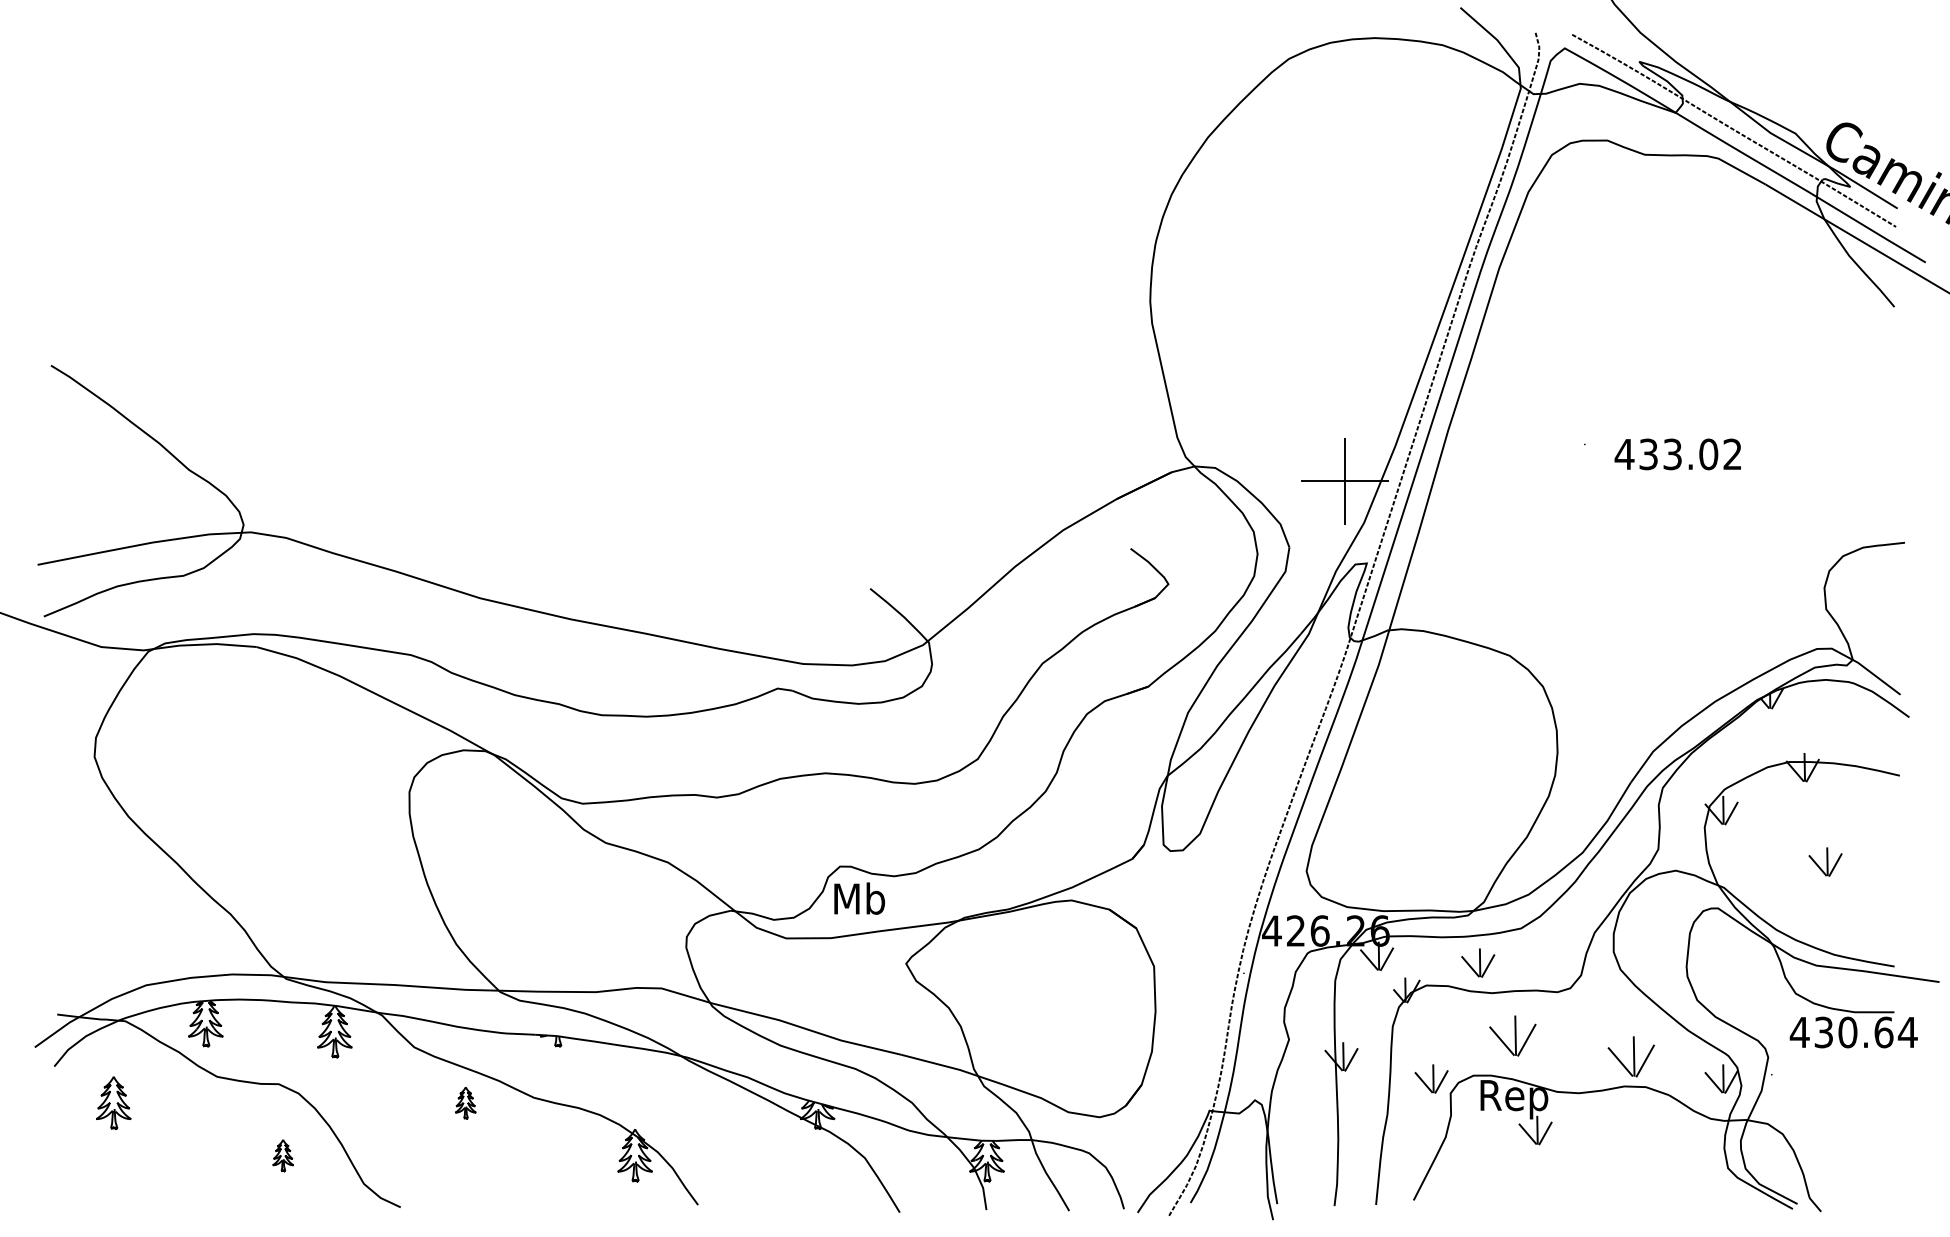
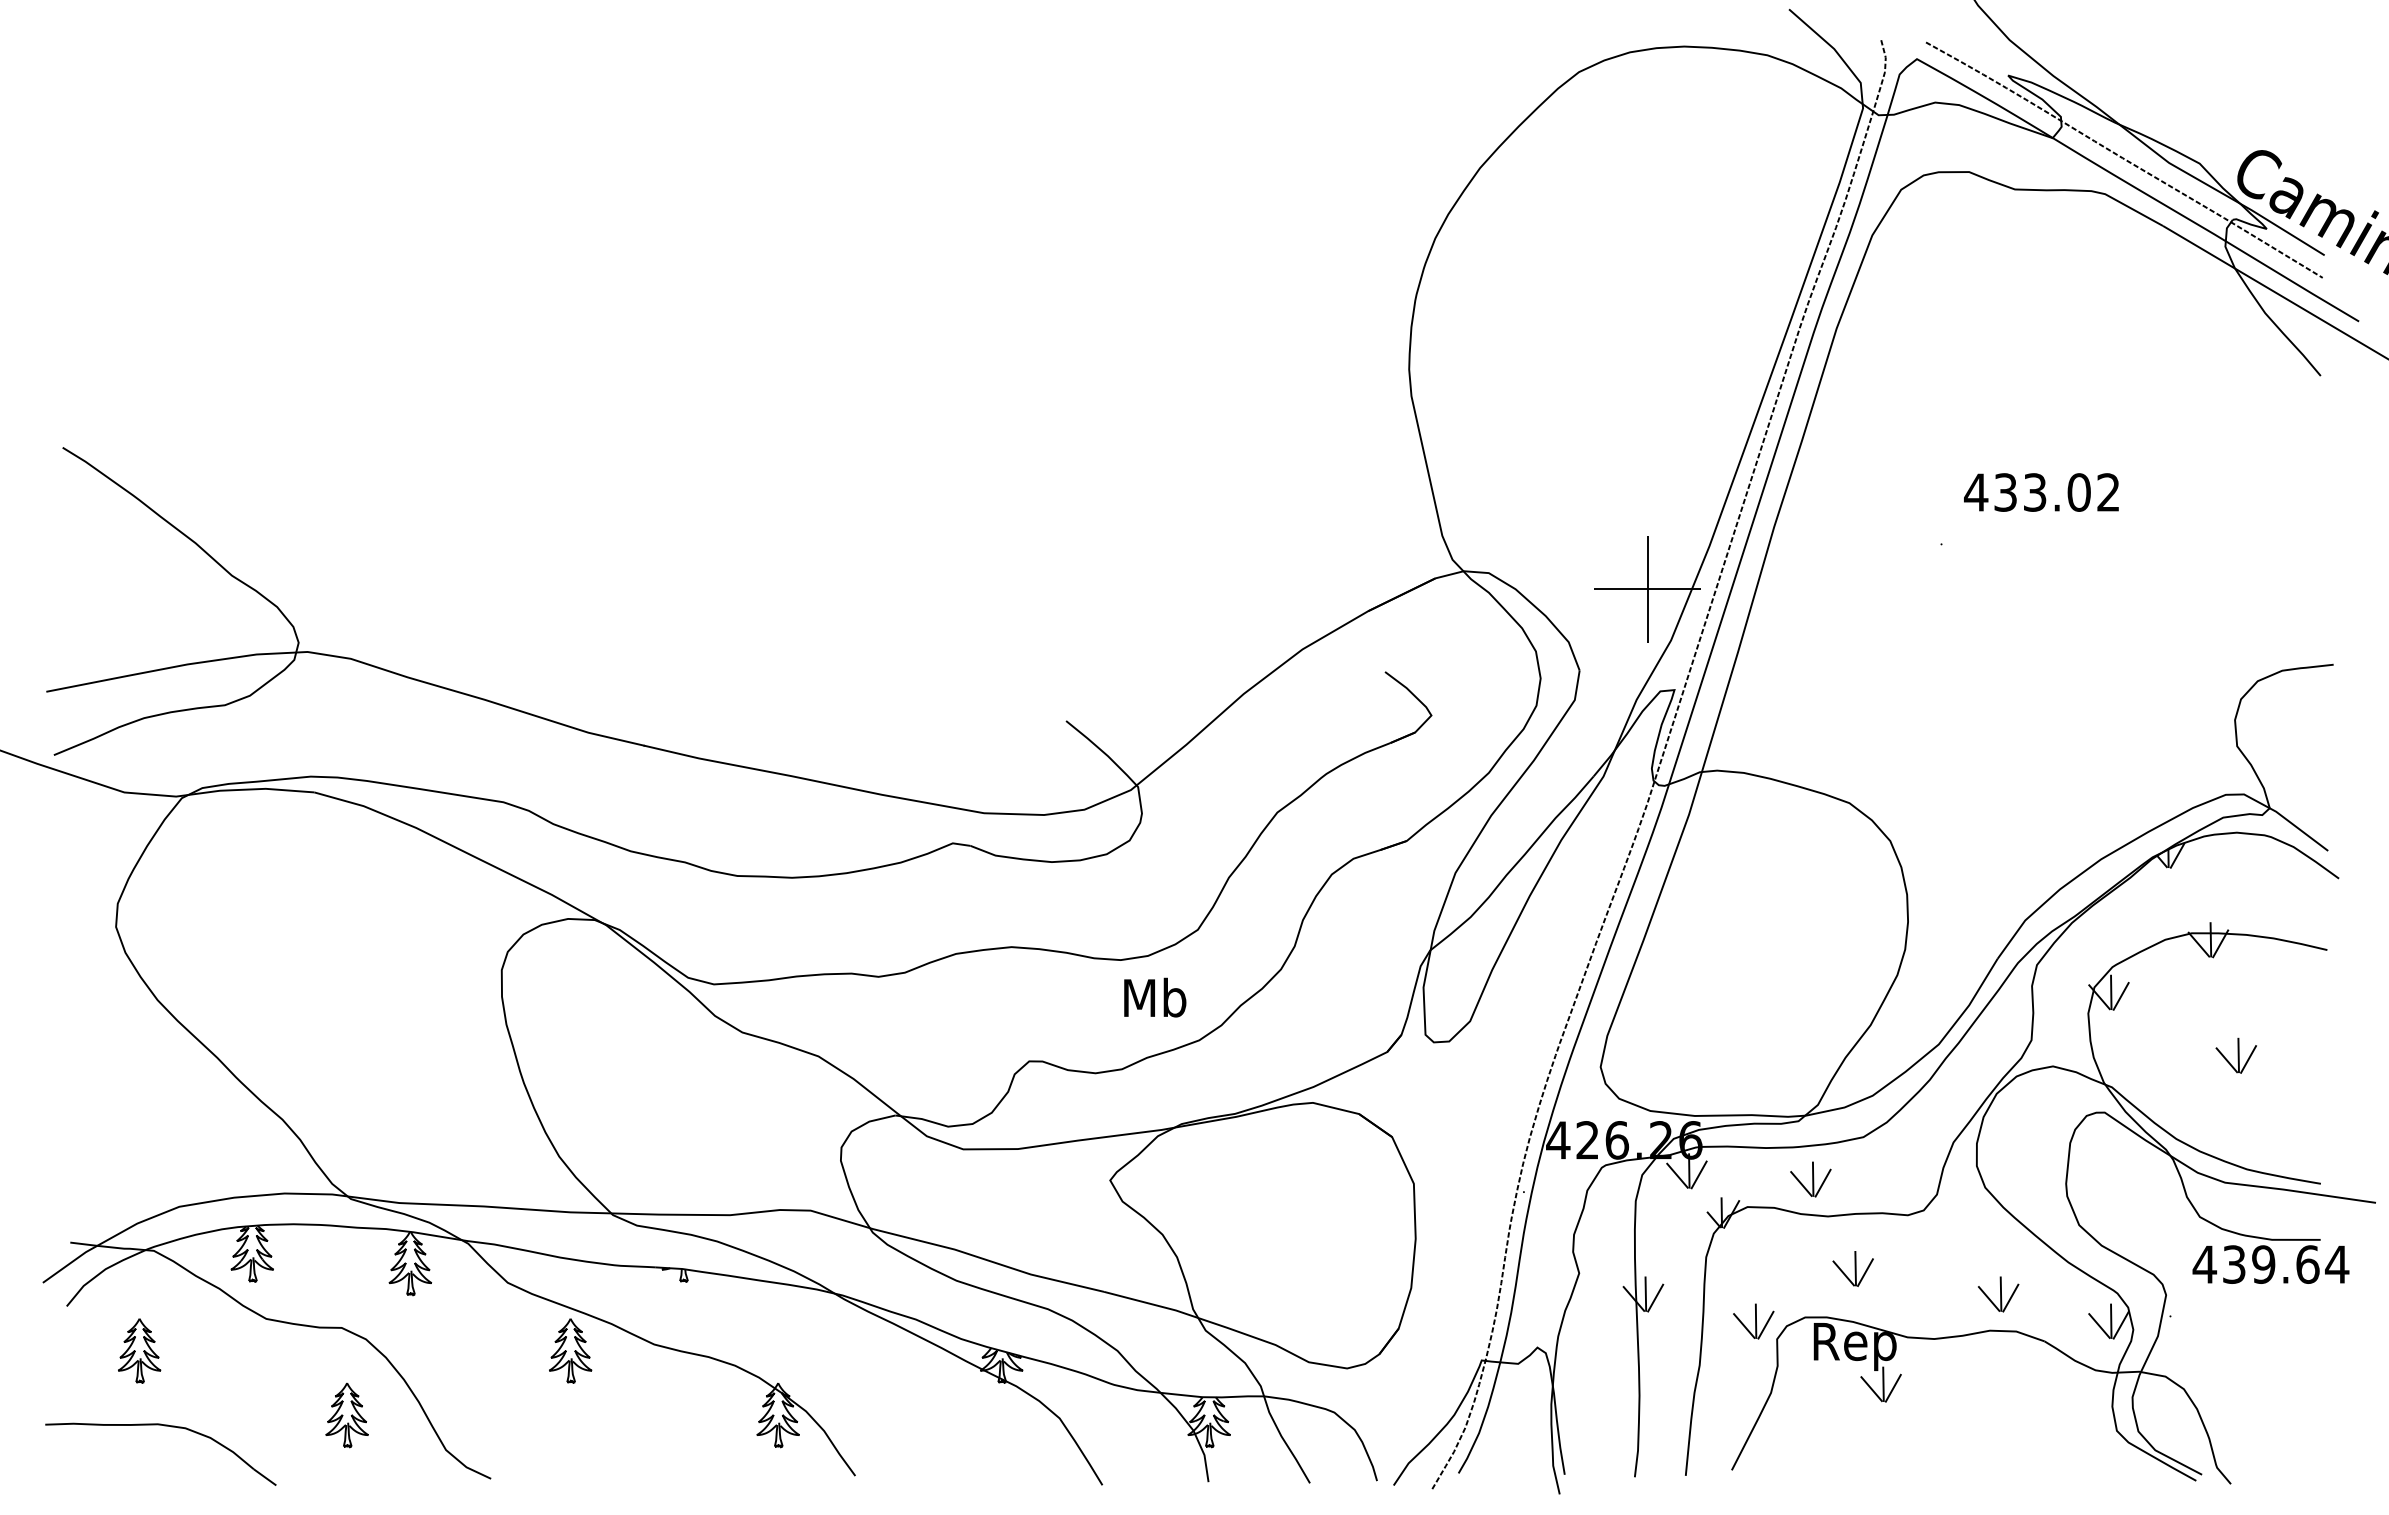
text: (1677, 454) -> (2041, 492), moved
text: (859, 898) -> (1155, 997), moved
text: (1847, 1032) -> (2263, 1264), 430.64 -> 439.64
part: (1512, 1035) -> (1852, 1268), size x0.71
part: (1631, 1056) -> (1998, 1294), size x0.71
part: (465, 1102) -> (570, 1350), size x1.67
part: (282, 1155) -> (346, 1415), size x1.67
part: (134, 1164) -> (164, 1426), added

